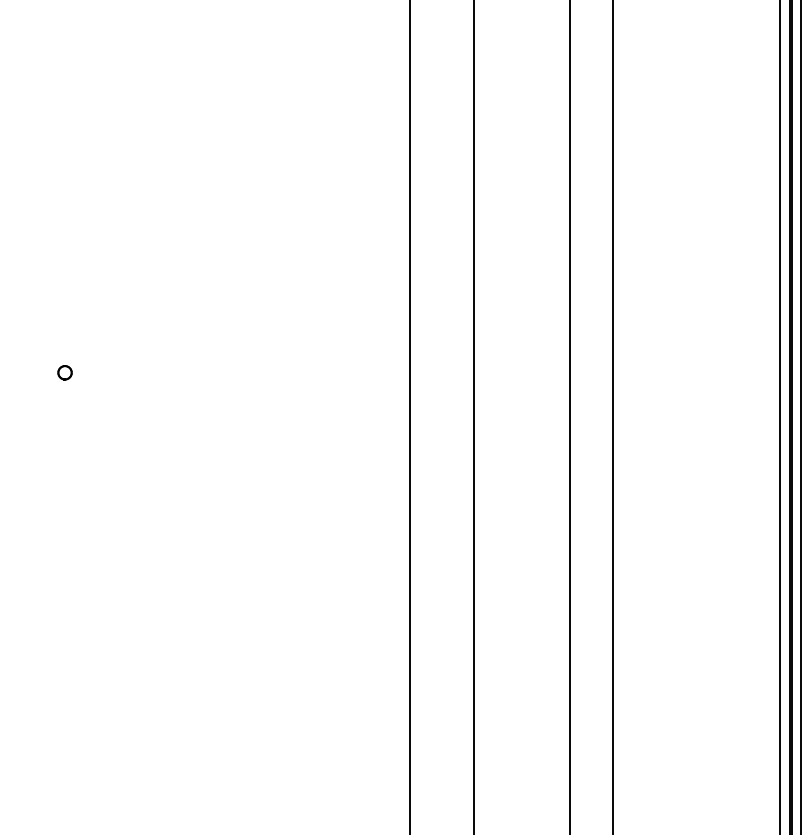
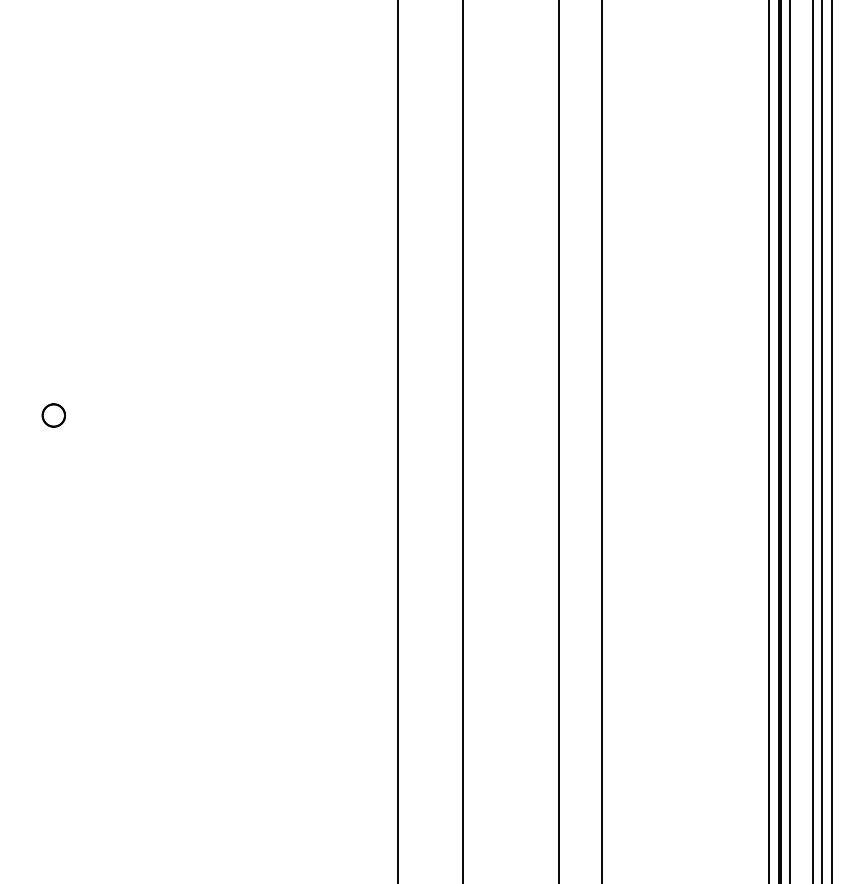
part: (64, 372) -> (53, 415), size x1.67

